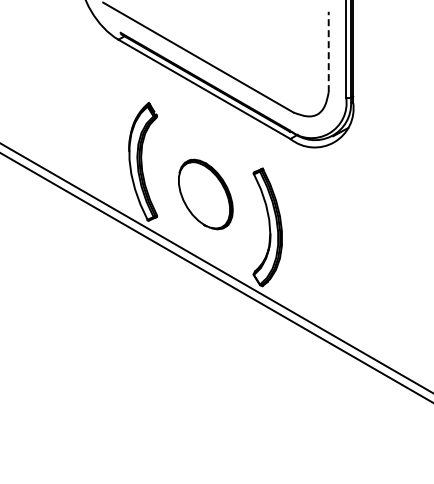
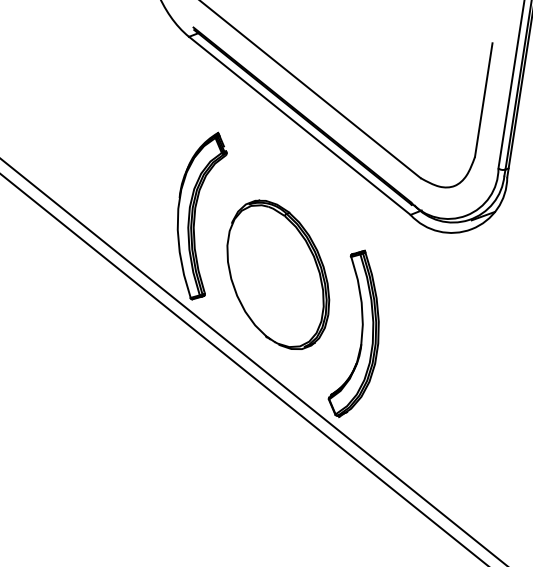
line: (328, 51) -> (483, 99), dashed -> solid
part: (205, 194) -> (278, 274), size x1.43

